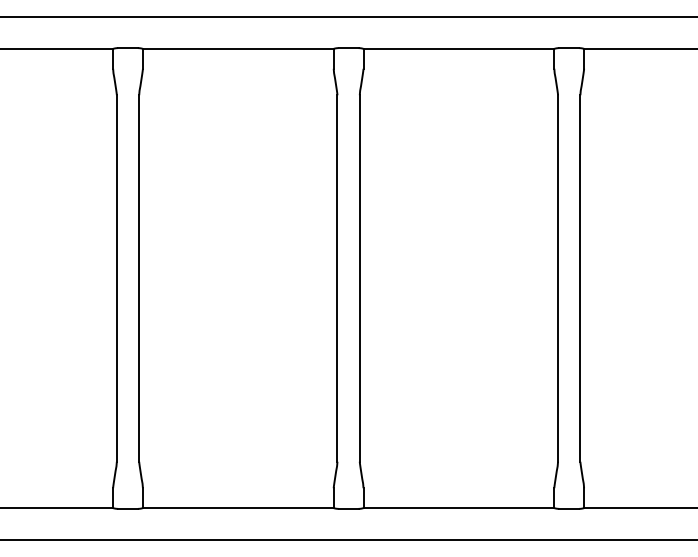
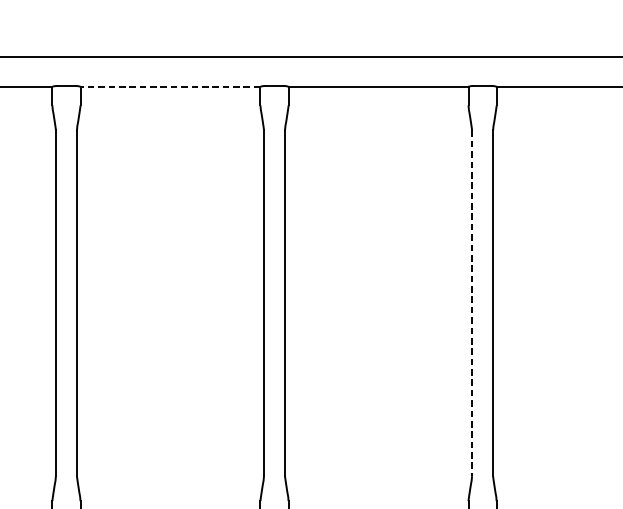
line: (237, 48) -> (169, 86), solid -> dashed
line: (558, 278) -> (472, 303), solid -> dashed

